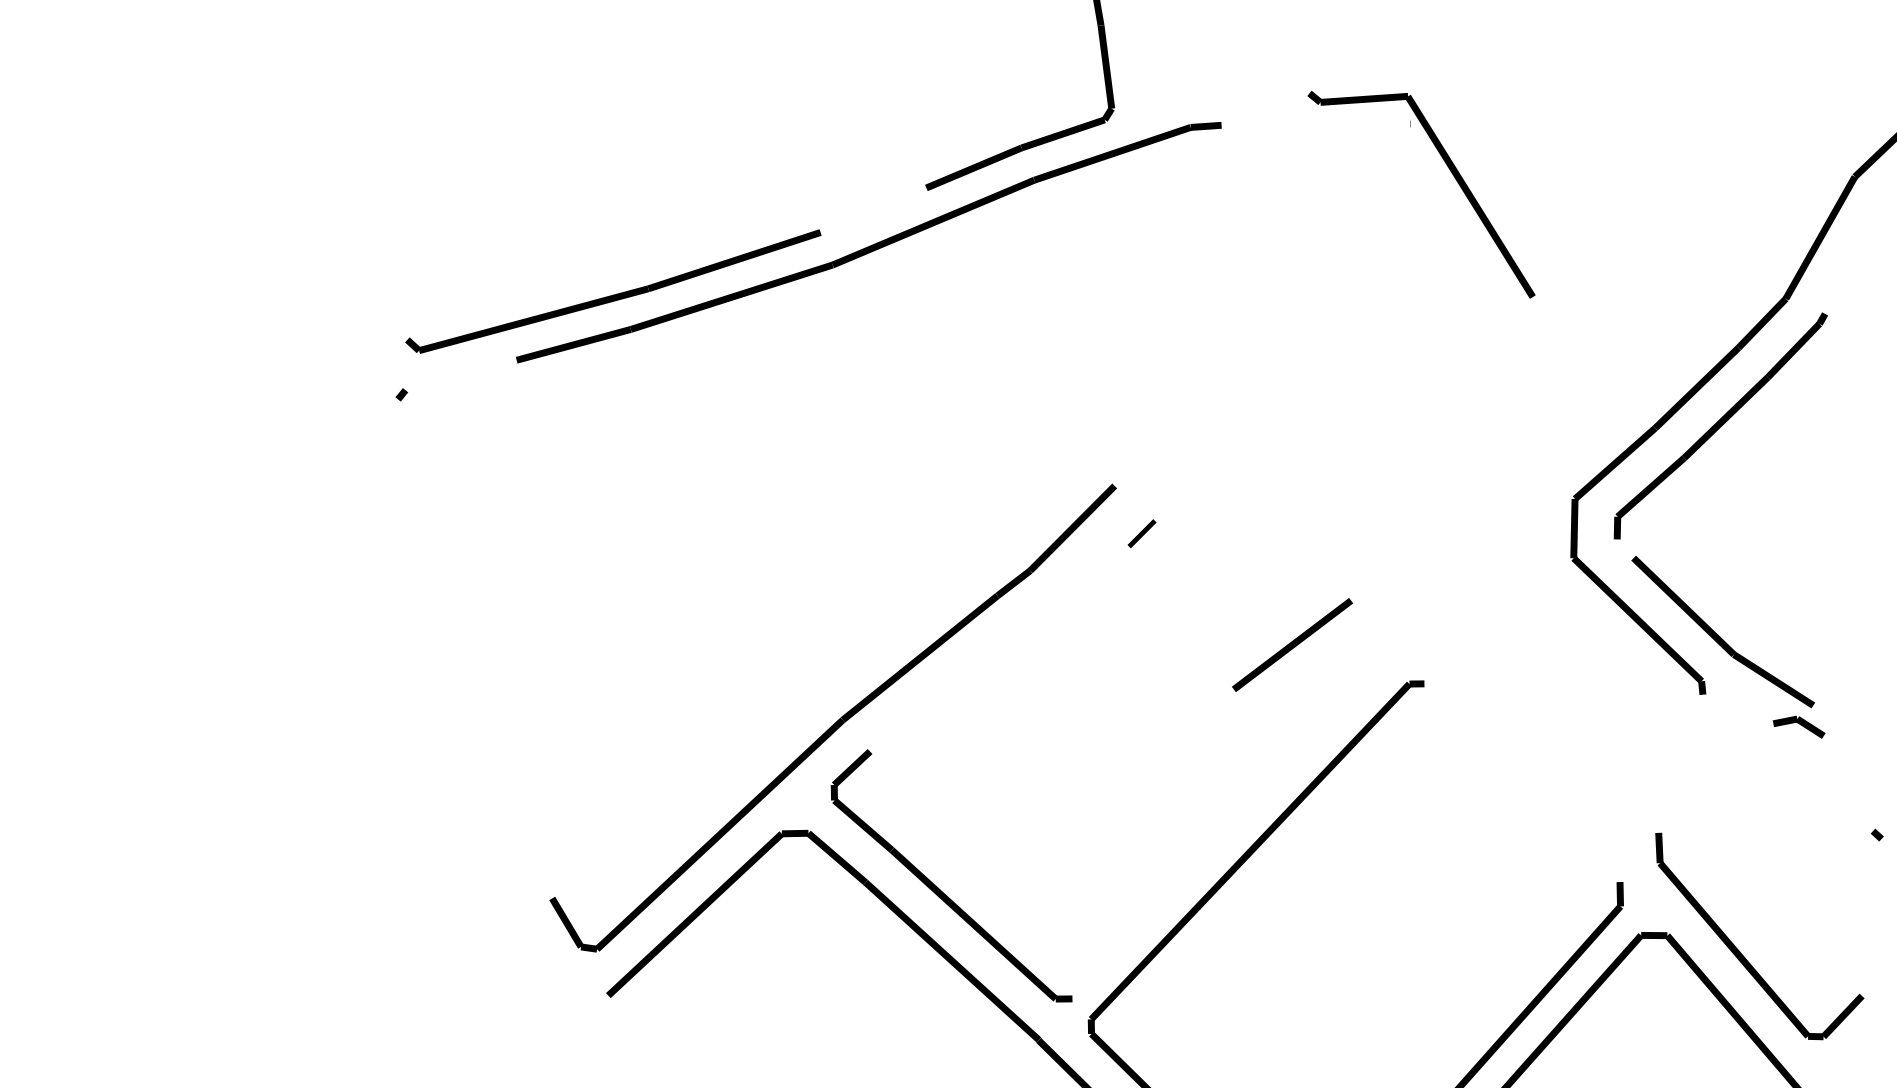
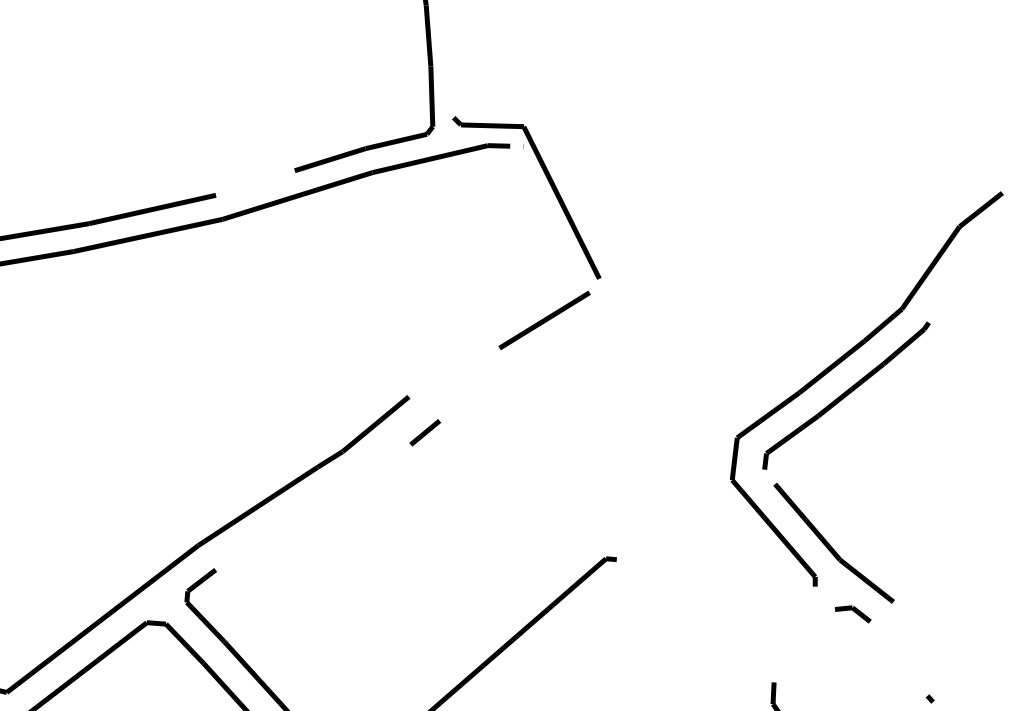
part: (1451, 173) -> (549, 184), moved
part: (1141, 533) -> (424, 432), size x1.43
part: (1292, 644) -> (544, 320), moved
part: (1798, 726) -> (852, 613), moved

